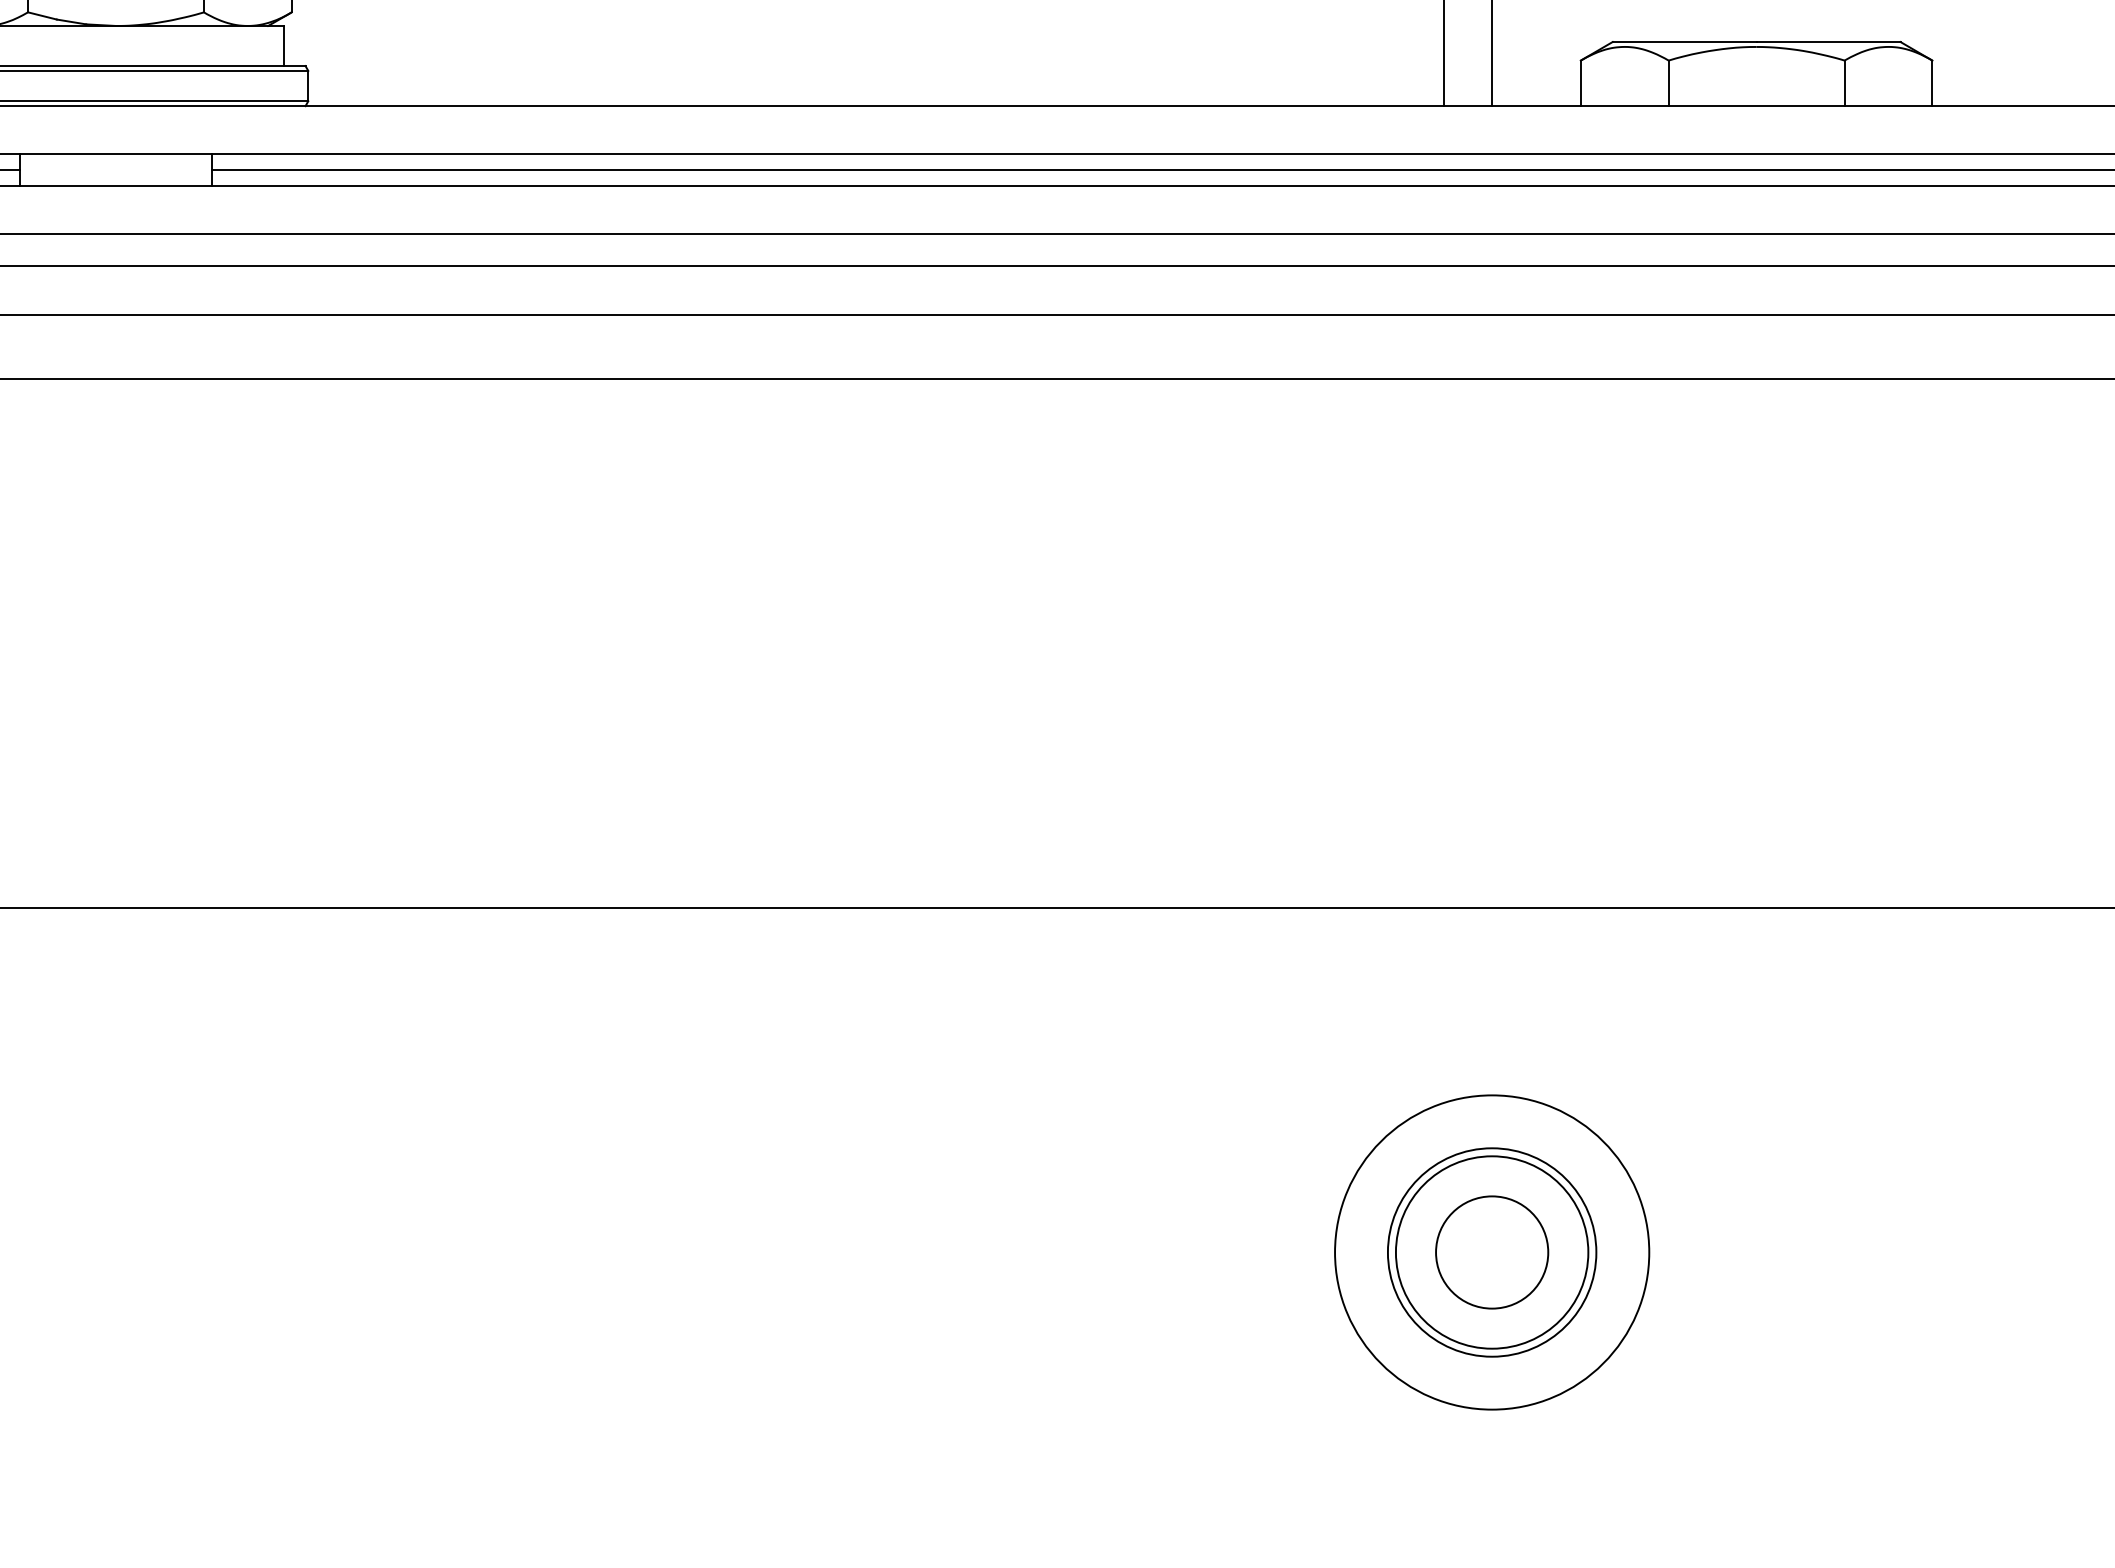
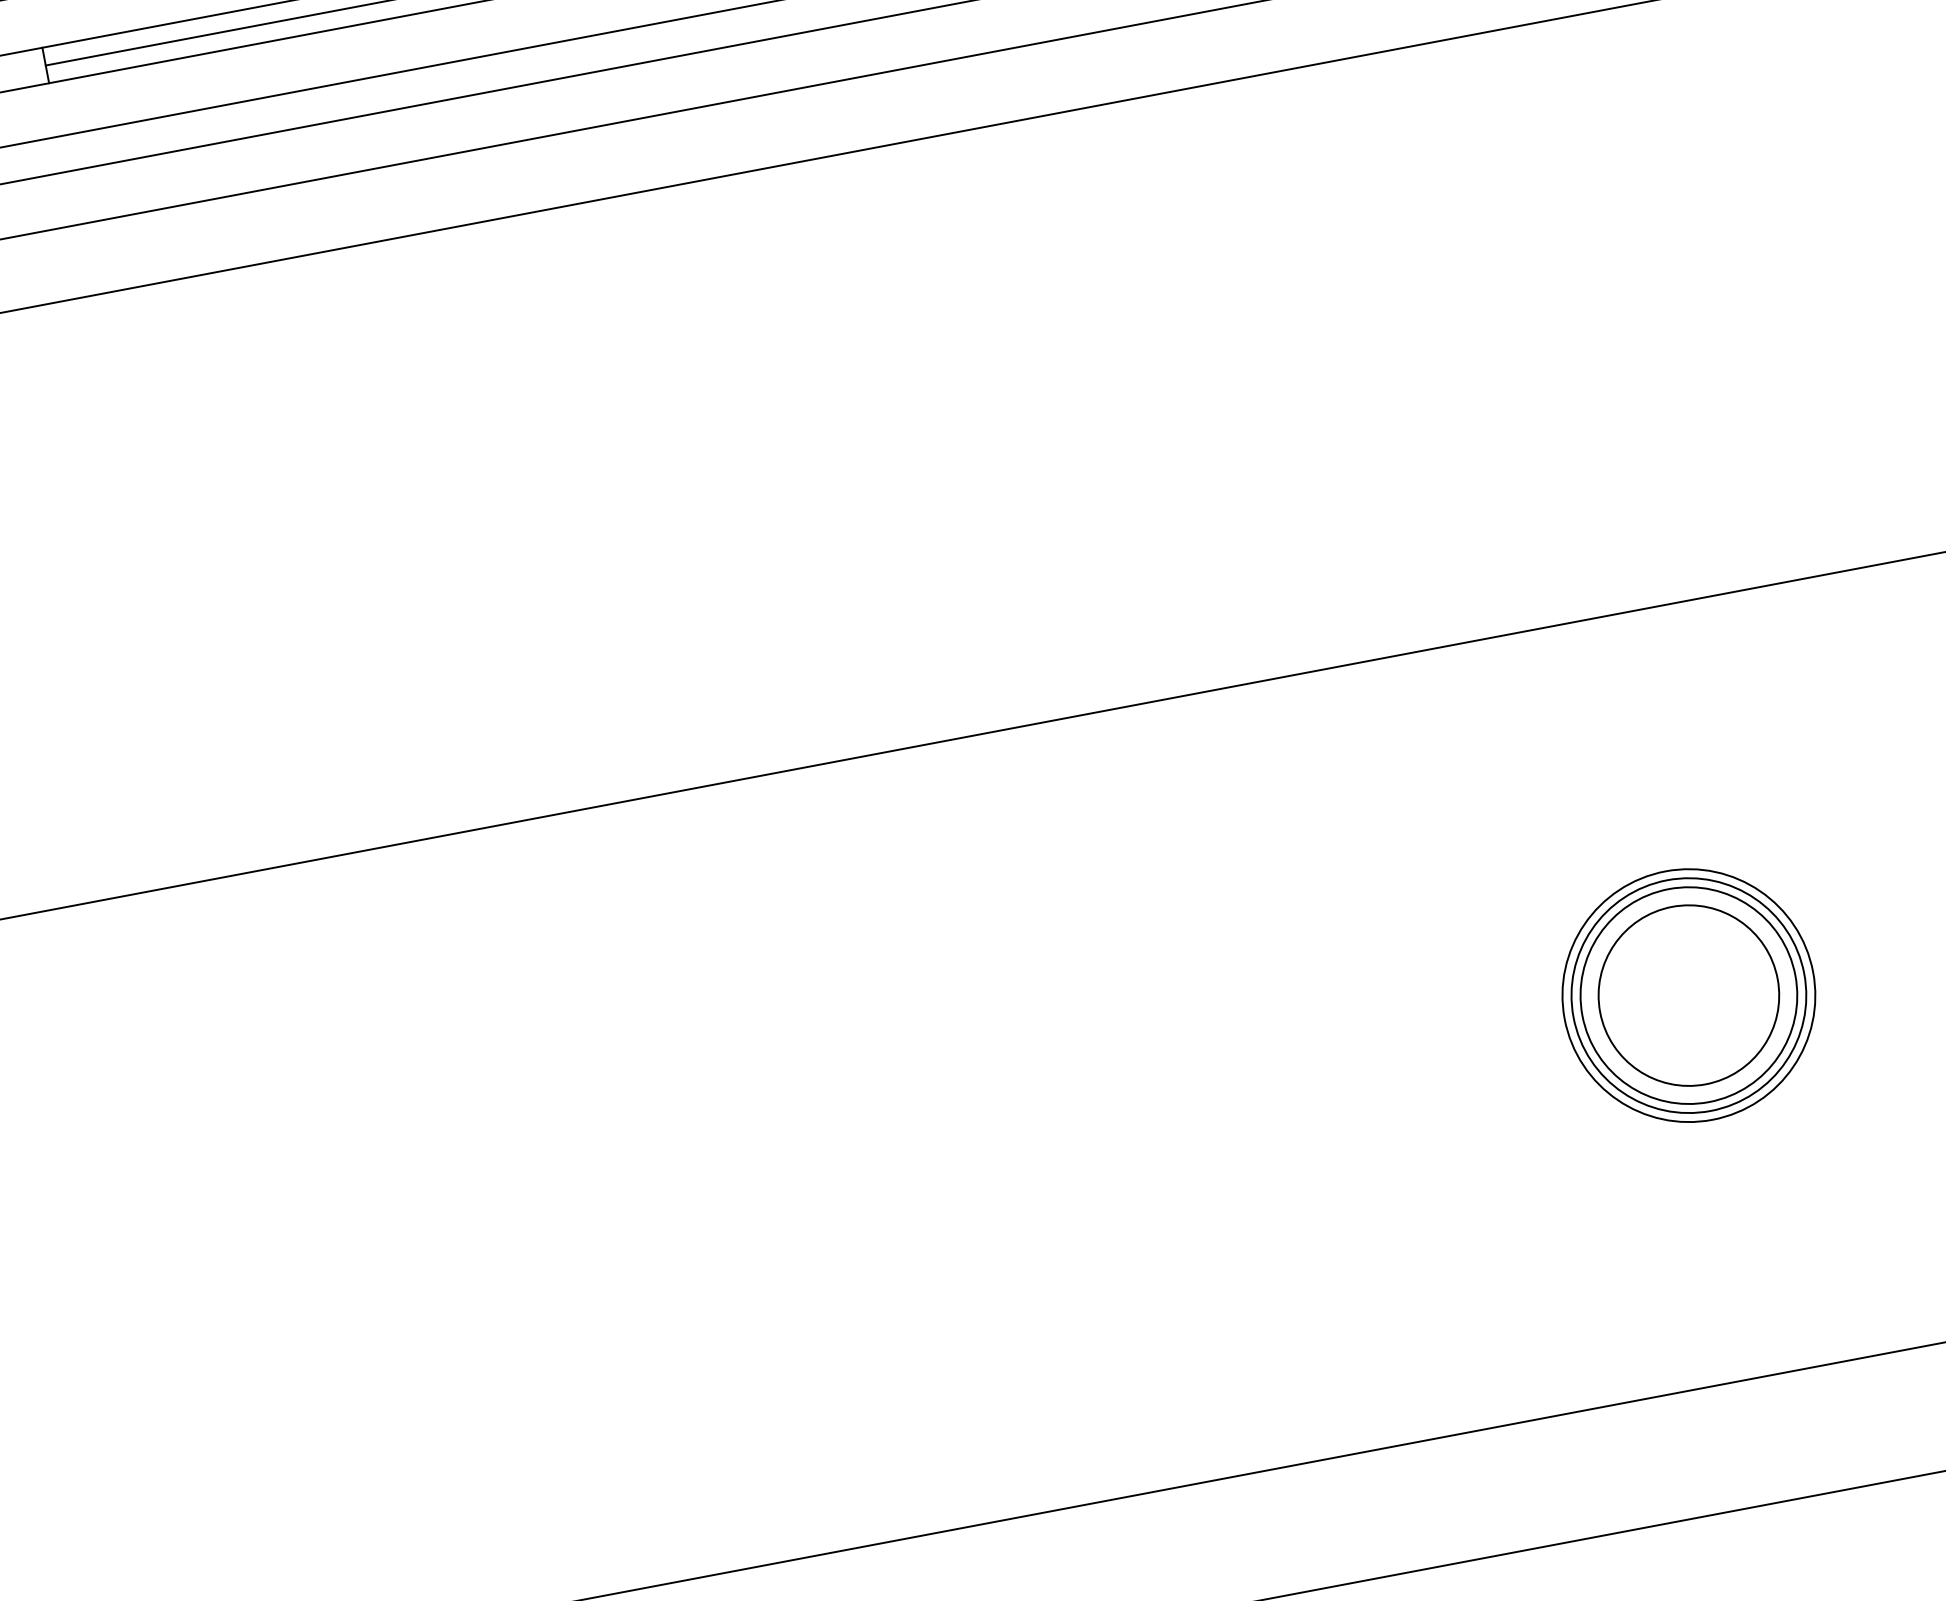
circle: (1491, 1252) -> (1688, 995), size x0.71
circle: (1491, 1252) -> (1688, 995), size x1.43

